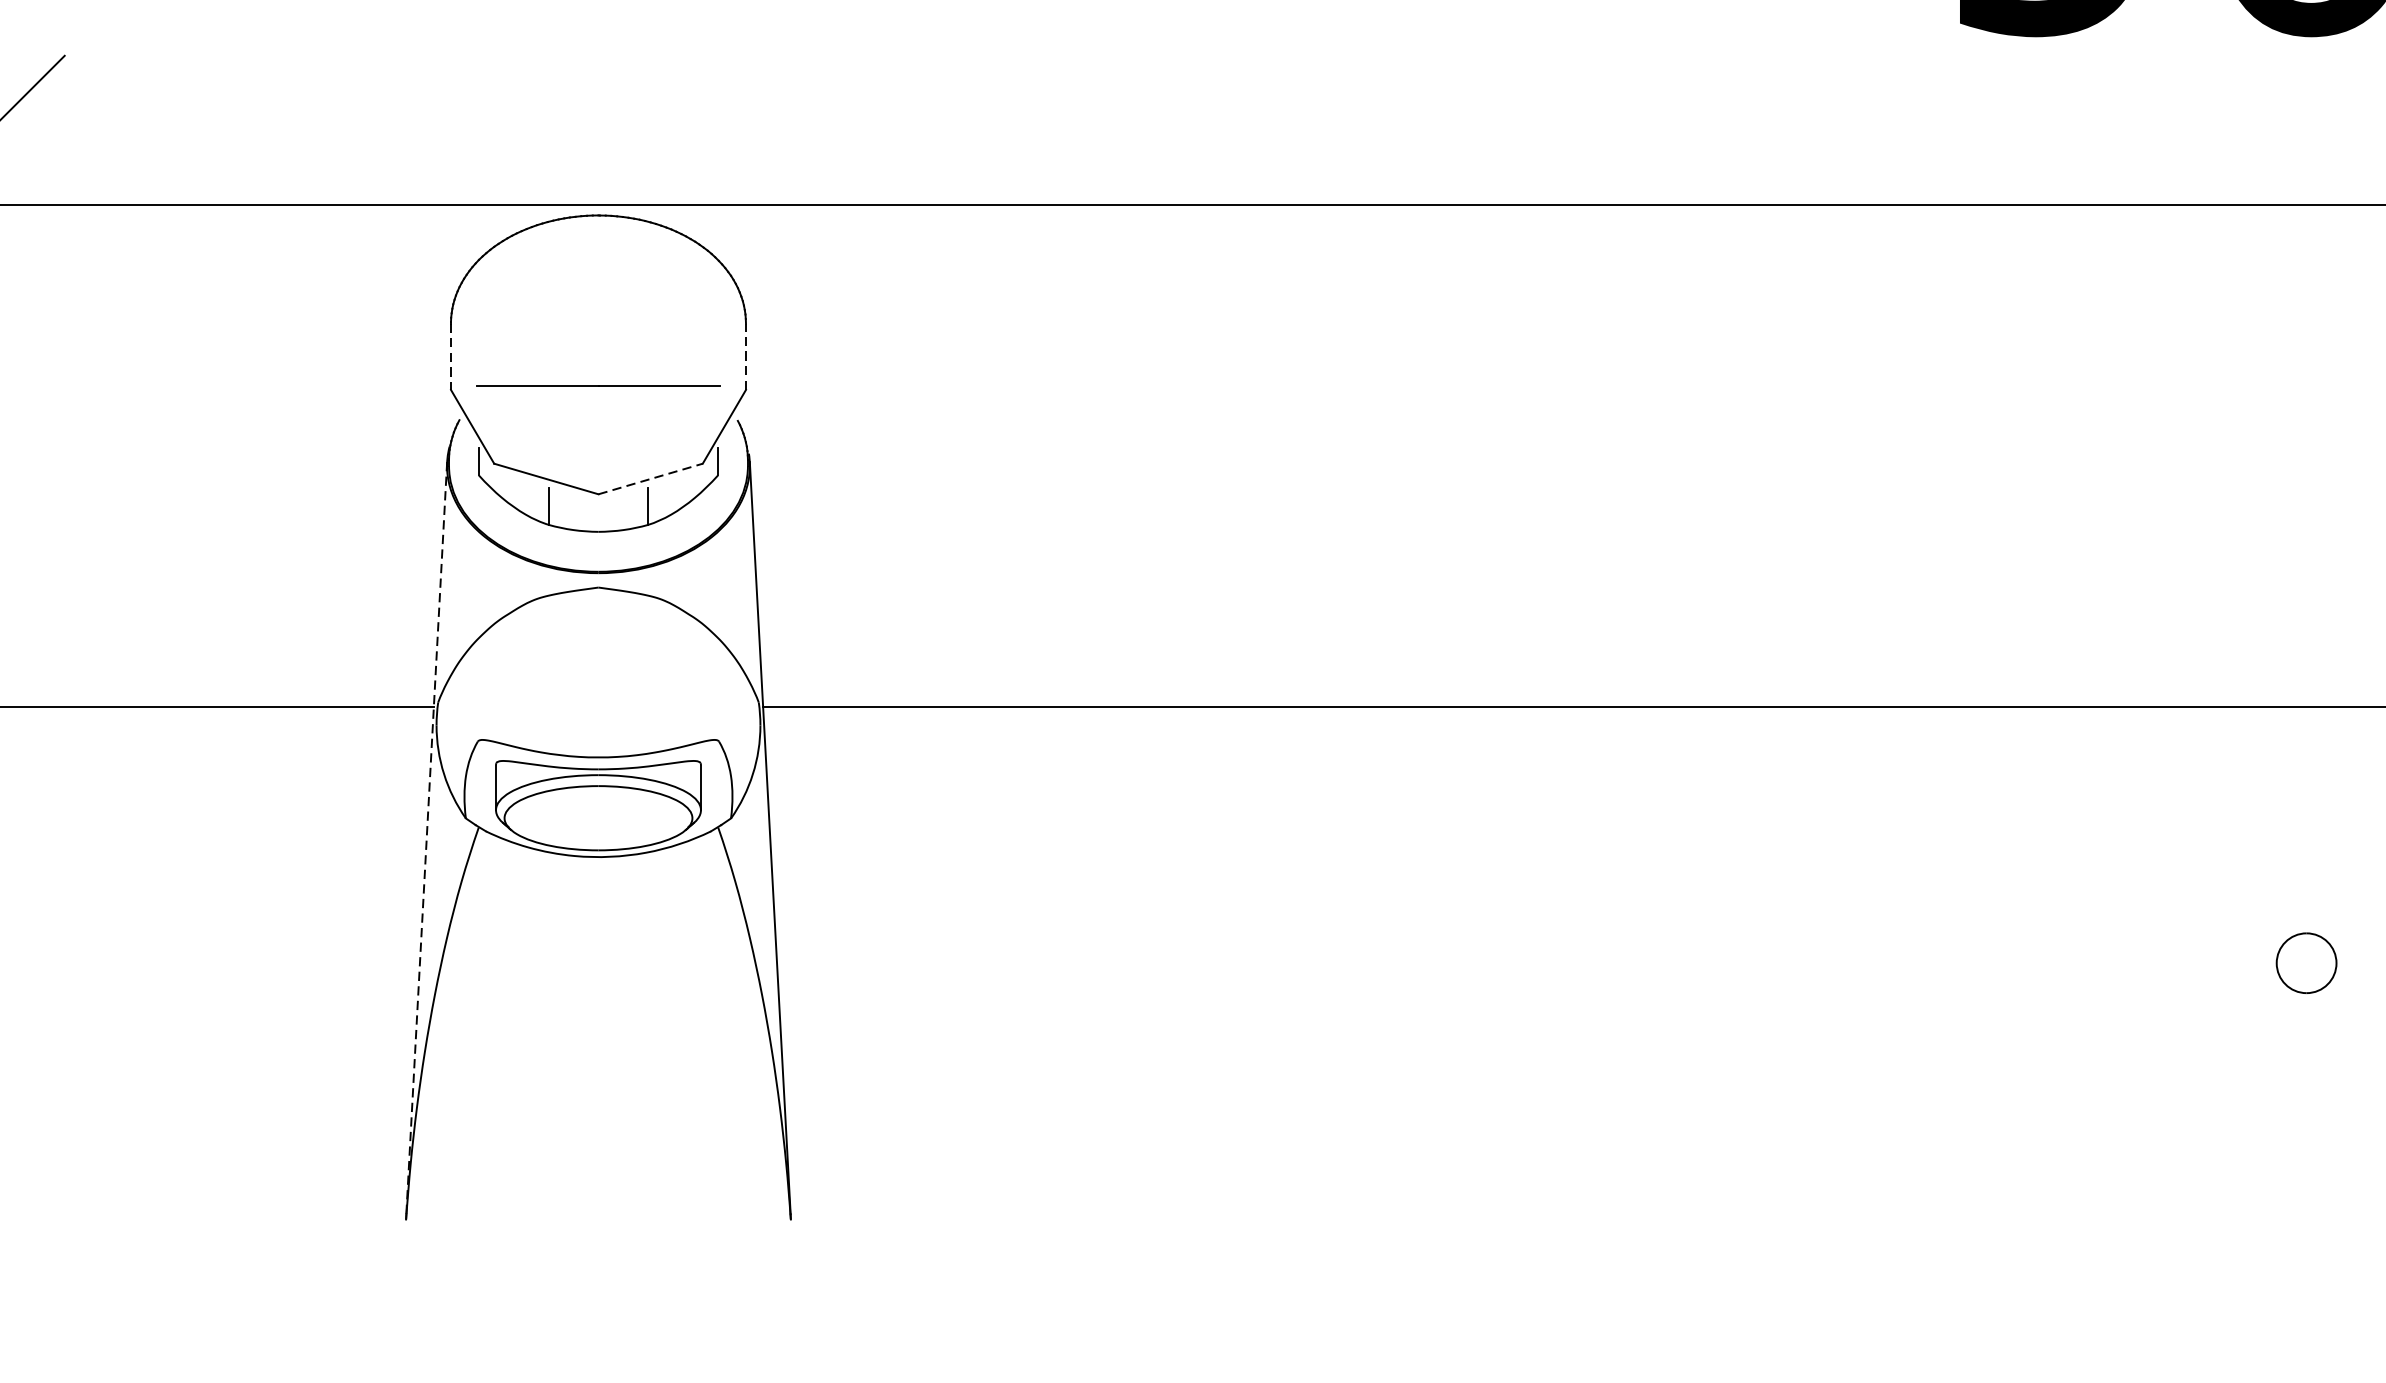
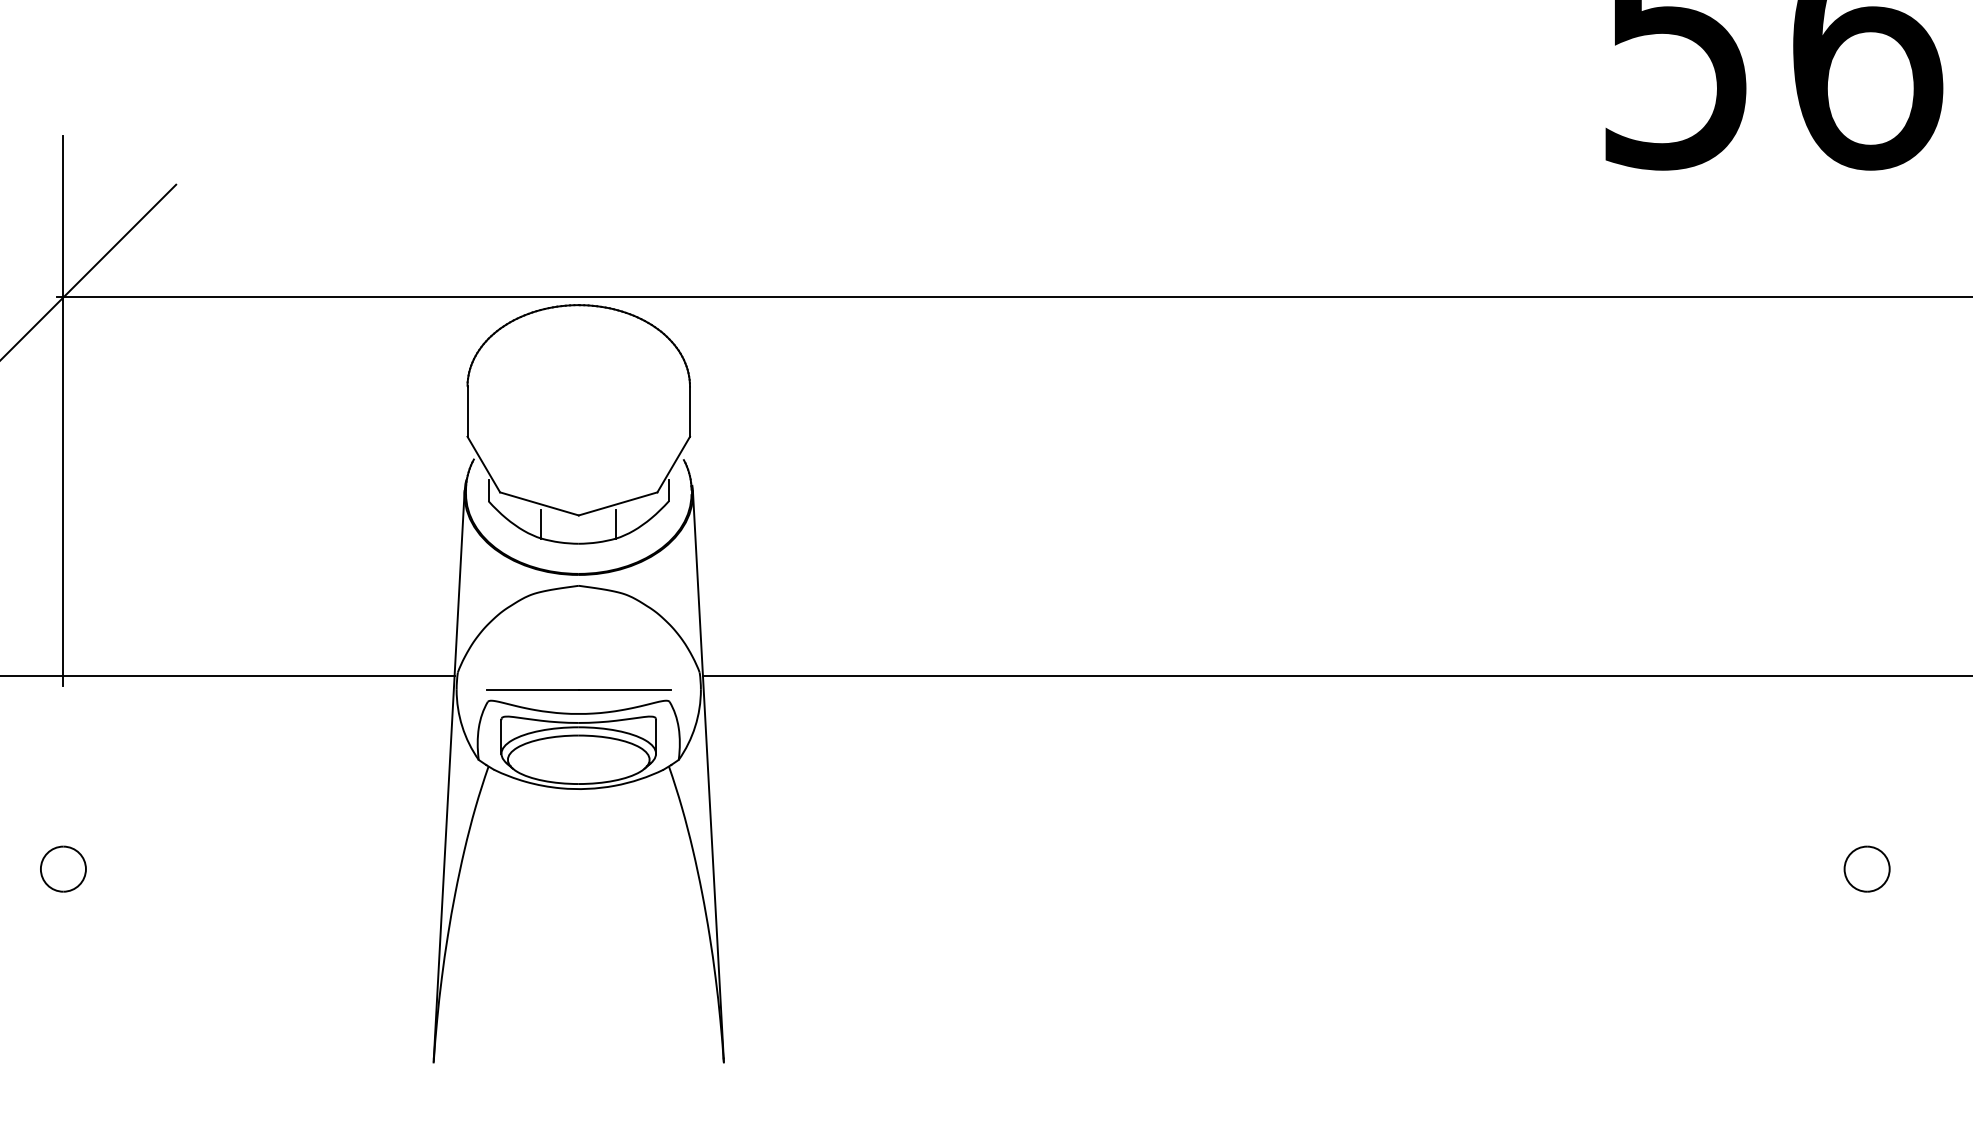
line: (746, 356) -> (690, 411), dashed -> solid
line: (450, 357) -> (467, 412), dashed -> solid
line: (598, 385) -> (578, 689), moved
line: (651, 478) -> (618, 503), dashed -> solid
line: (427, 839) -> (449, 775), dashed -> solid

